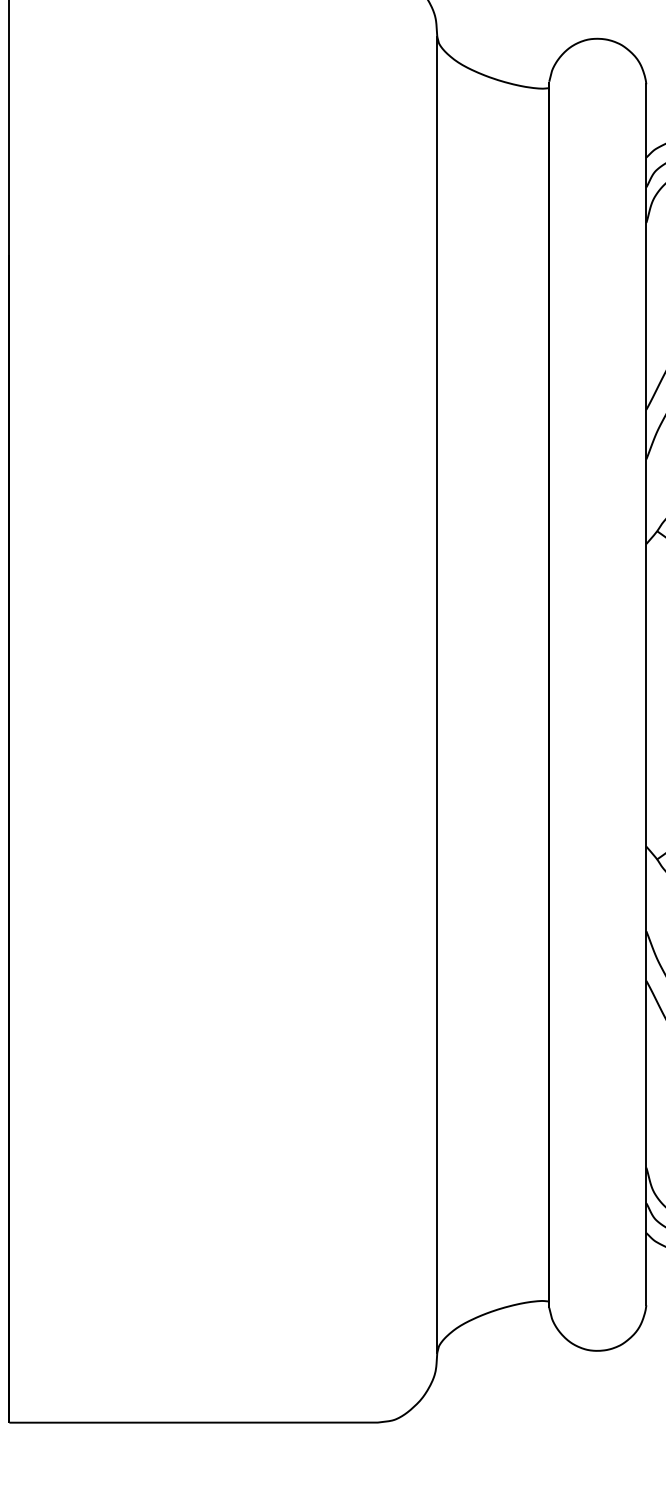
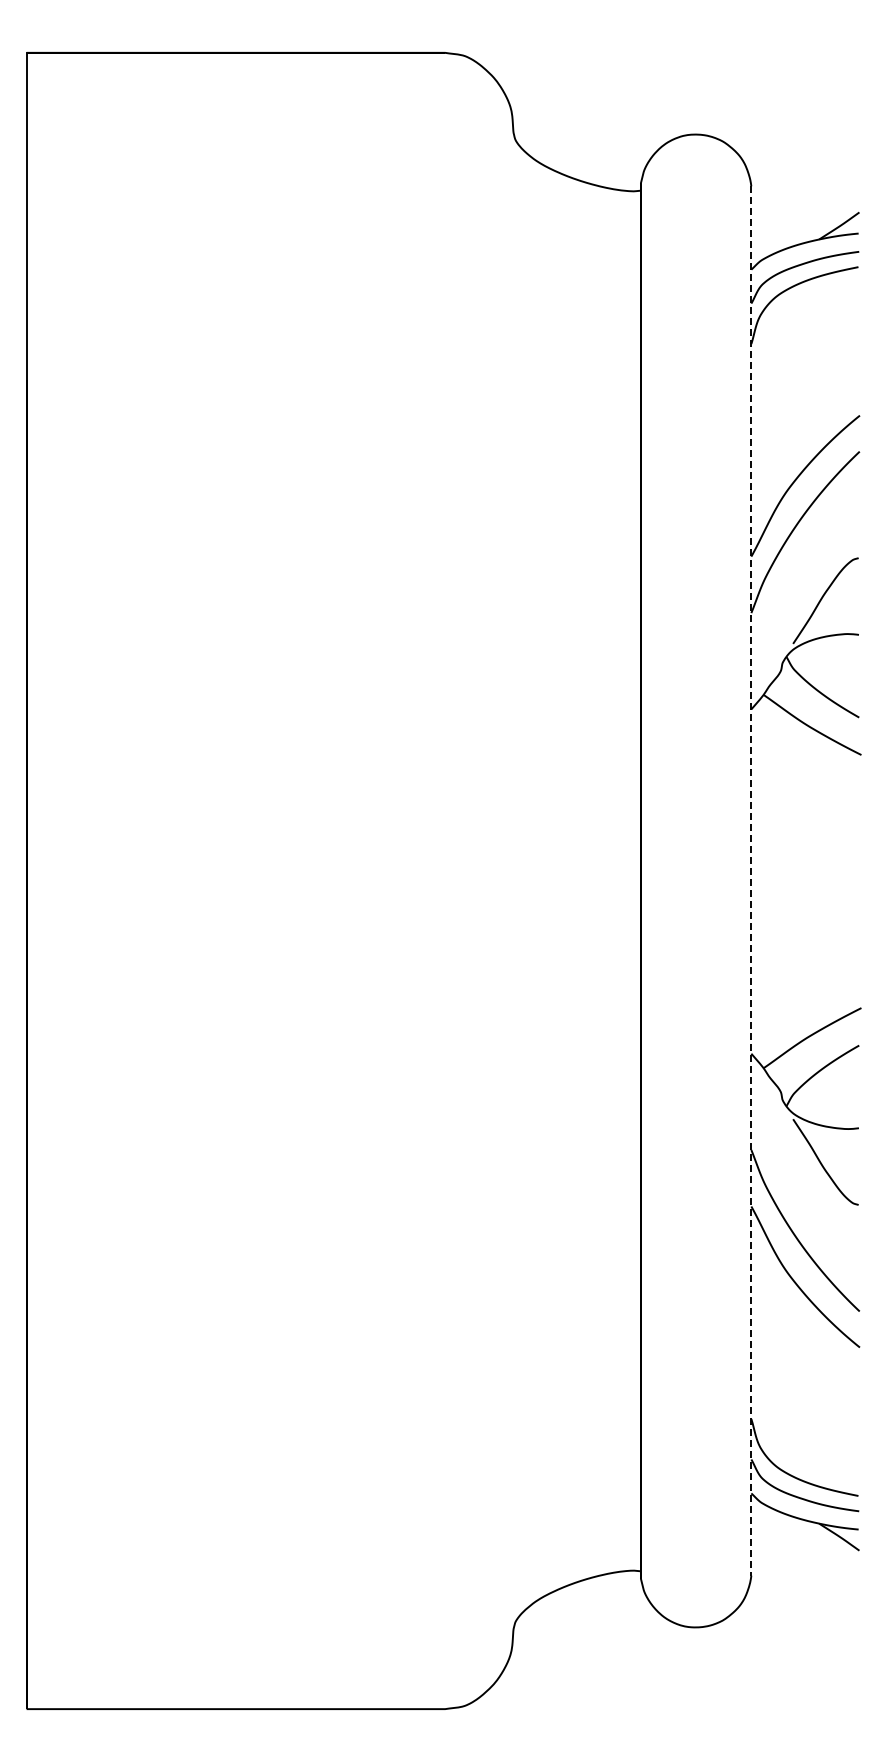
line: (437, 694) -> (513, 880), removed
line: (646, 694) -> (751, 880), solid -> dashed

